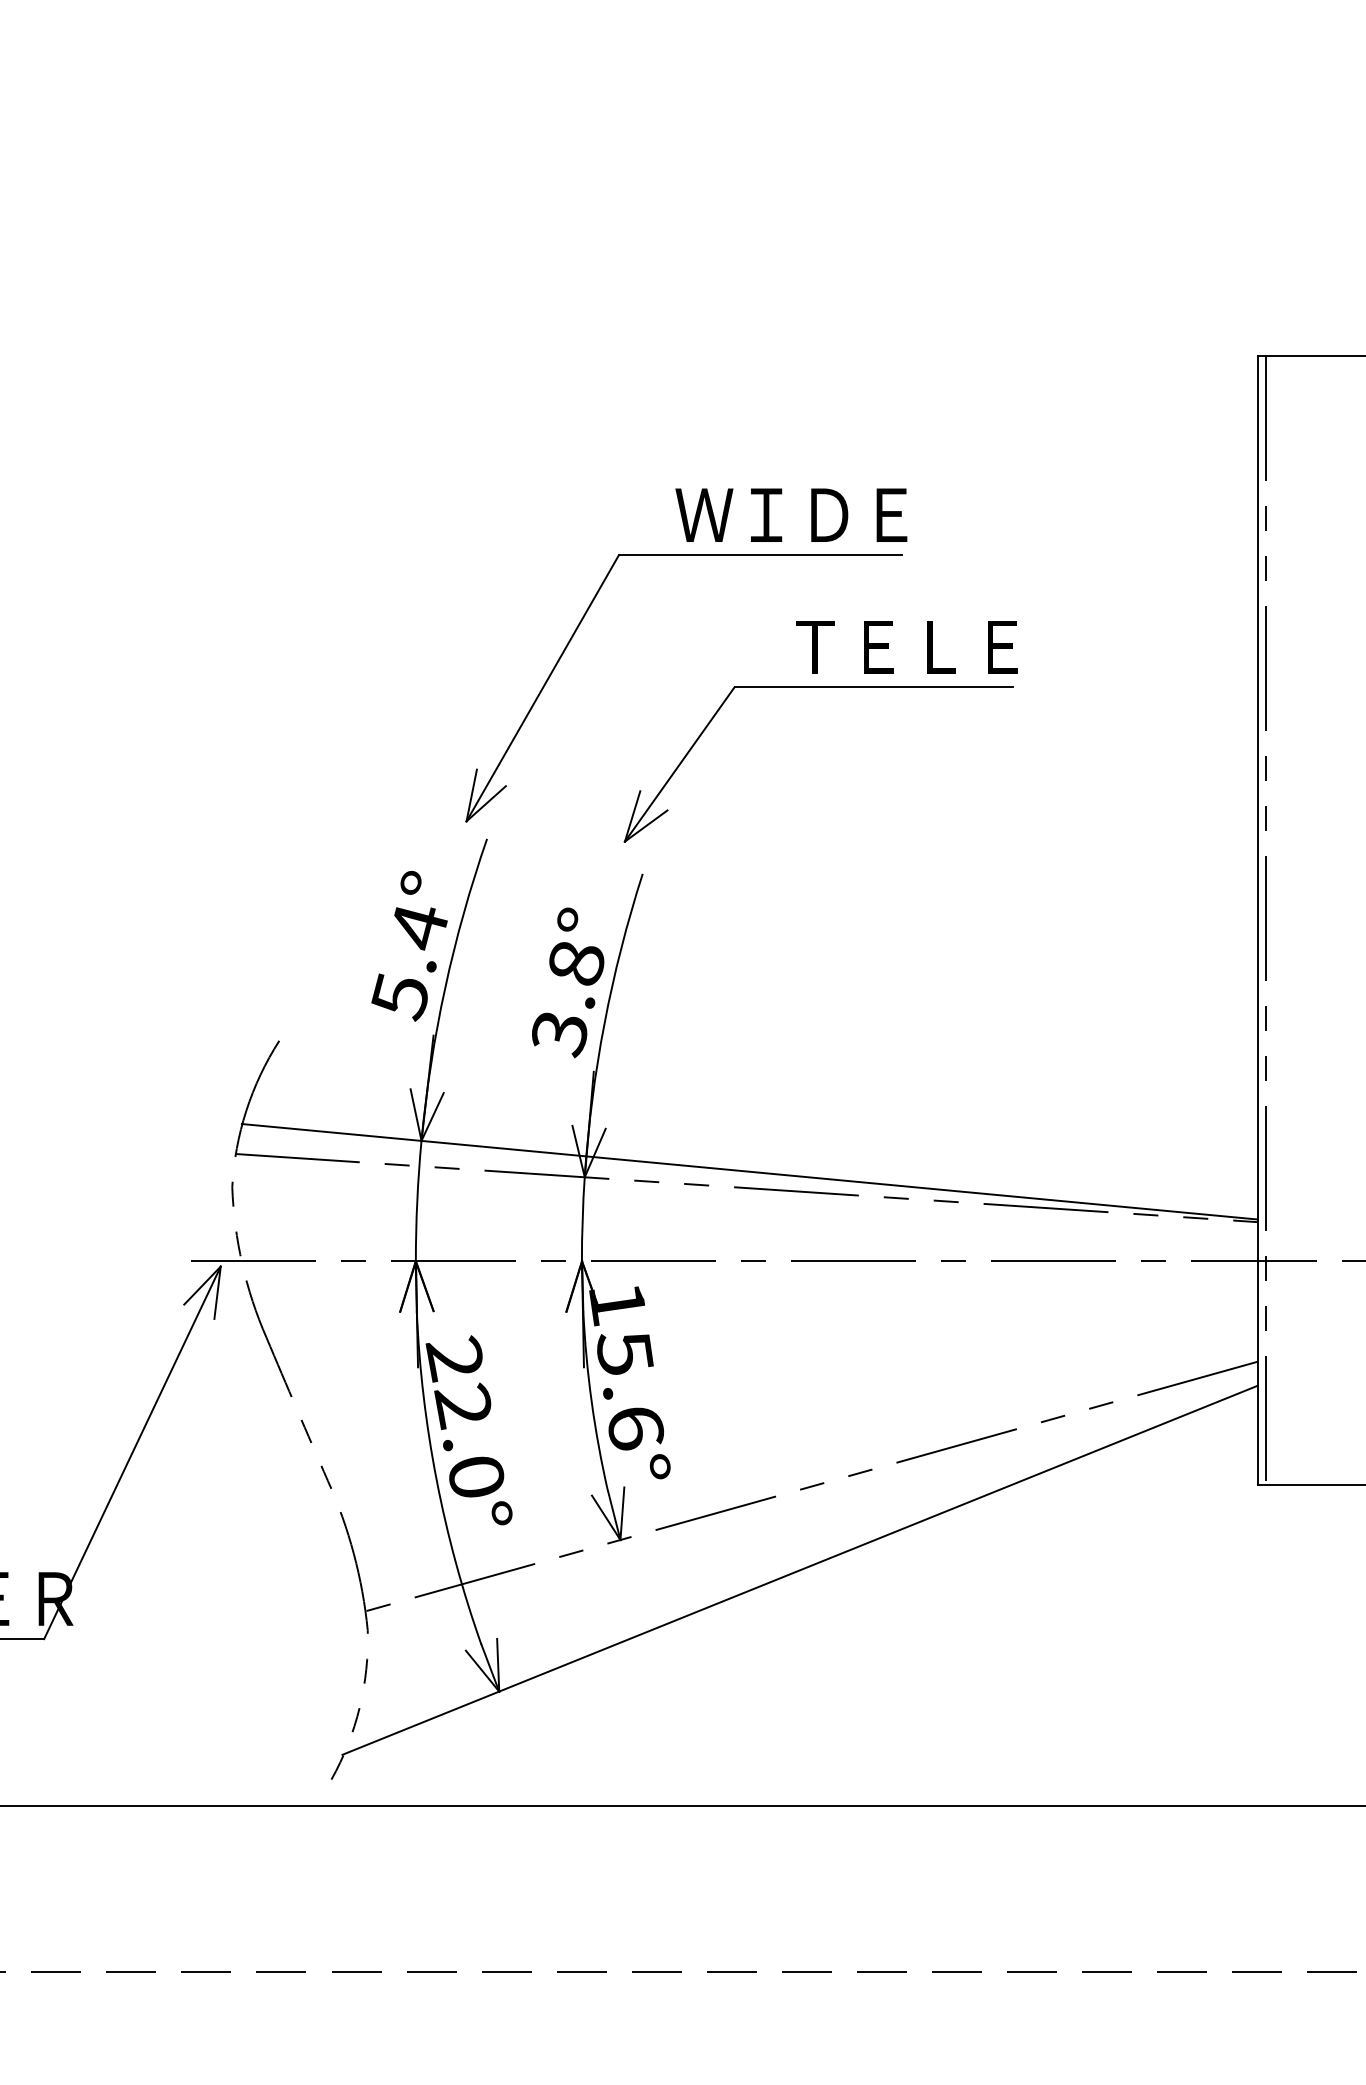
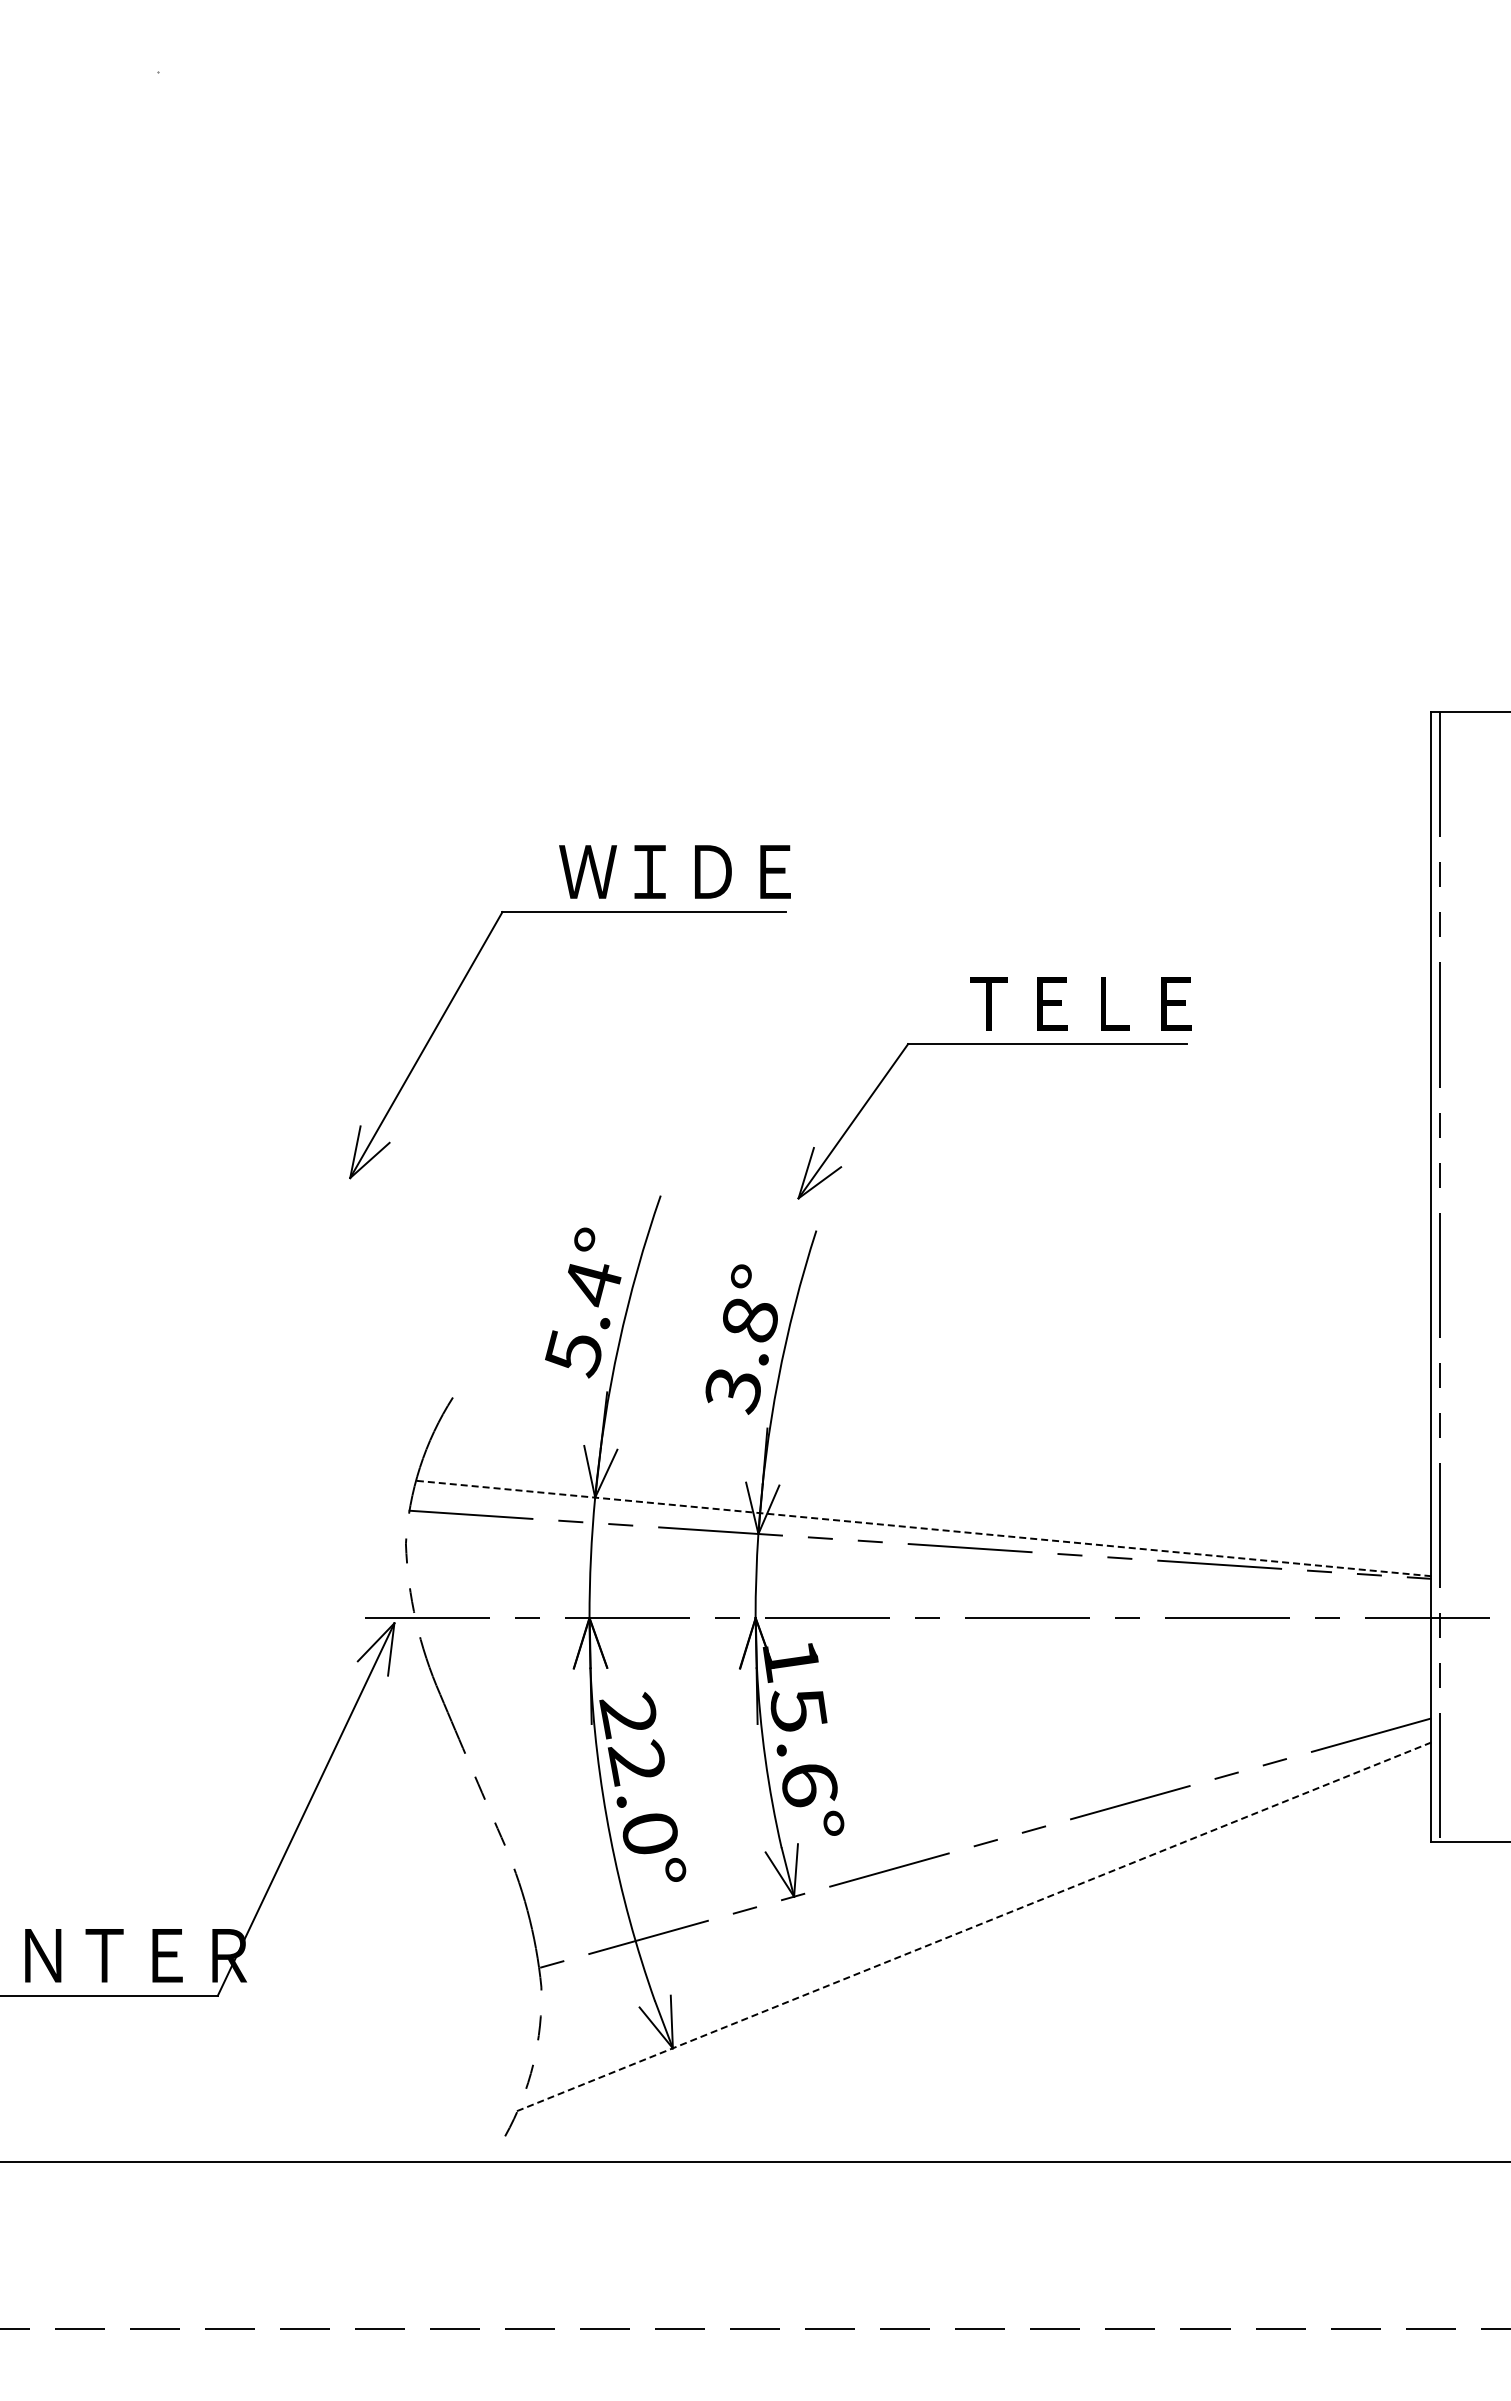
part: (685, 555) -> (569, 912), moved
line: (748, 1171) -> (922, 1528), solid -> dashed
line: (799, 1570) -> (973, 1927), solid -> dashed

